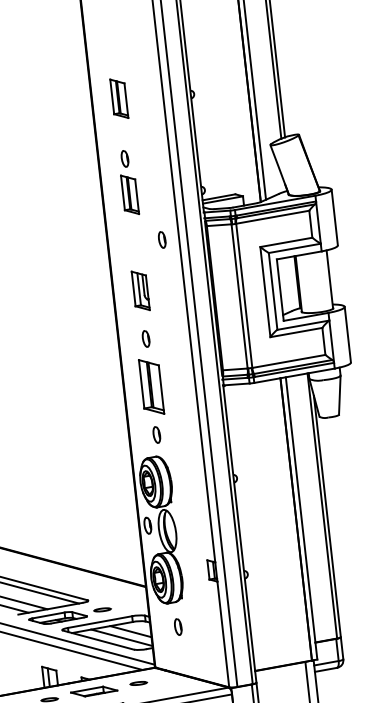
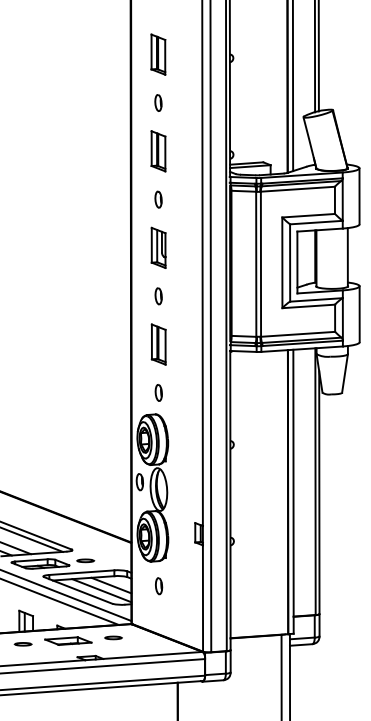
part: (124, 158) -> (158, 102), moved
part: (162, 239) -> (158, 199), moved
part: (151, 386) -> (158, 344), size x0.71

